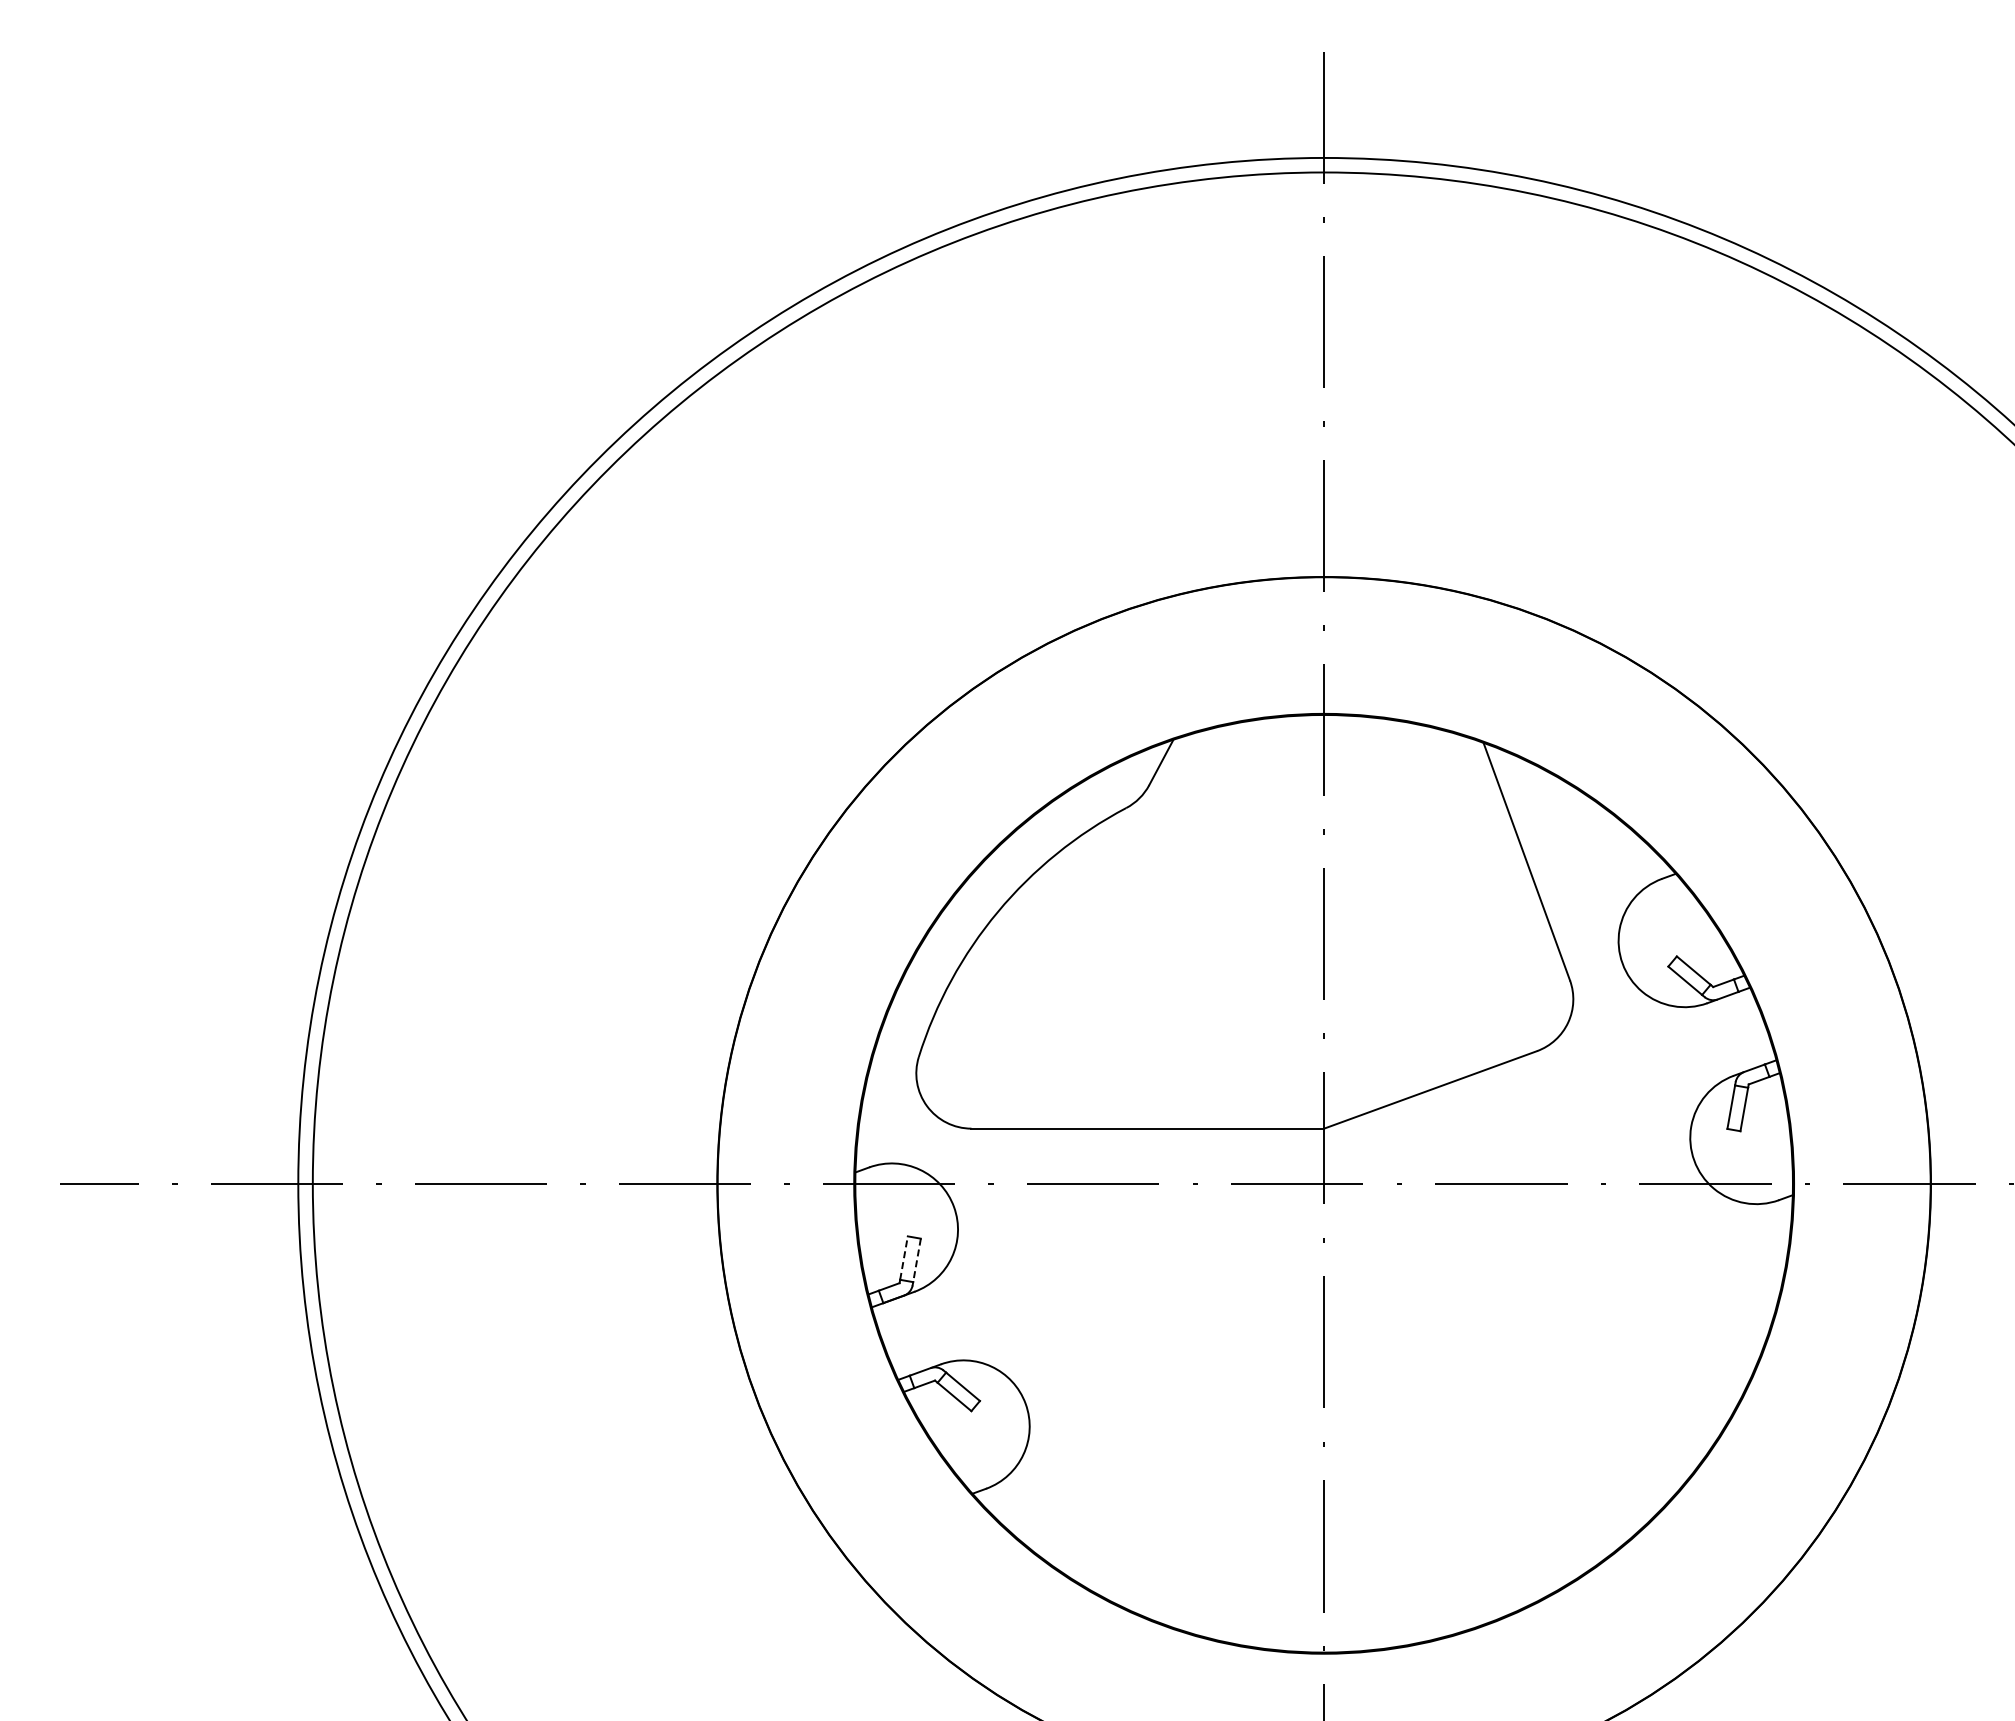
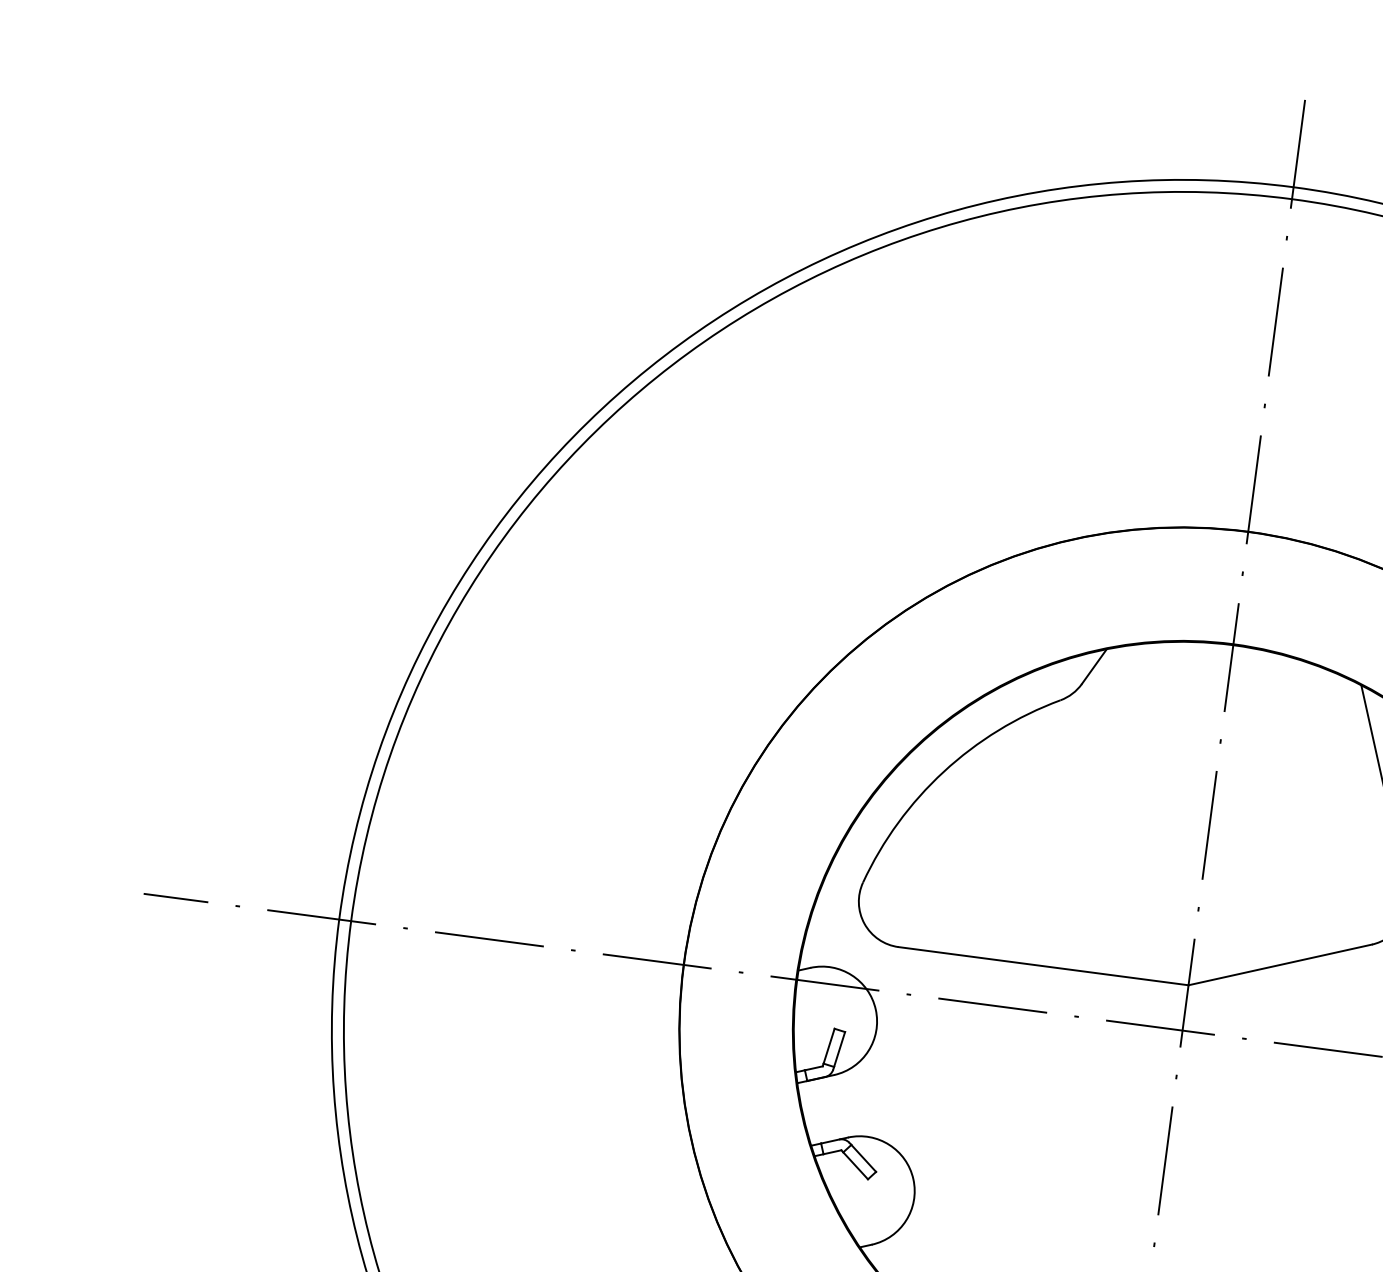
line: (904, 1257) -> (829, 1045), dashed -> solid
line: (916, 1260) -> (839, 1049), dashed -> solid

